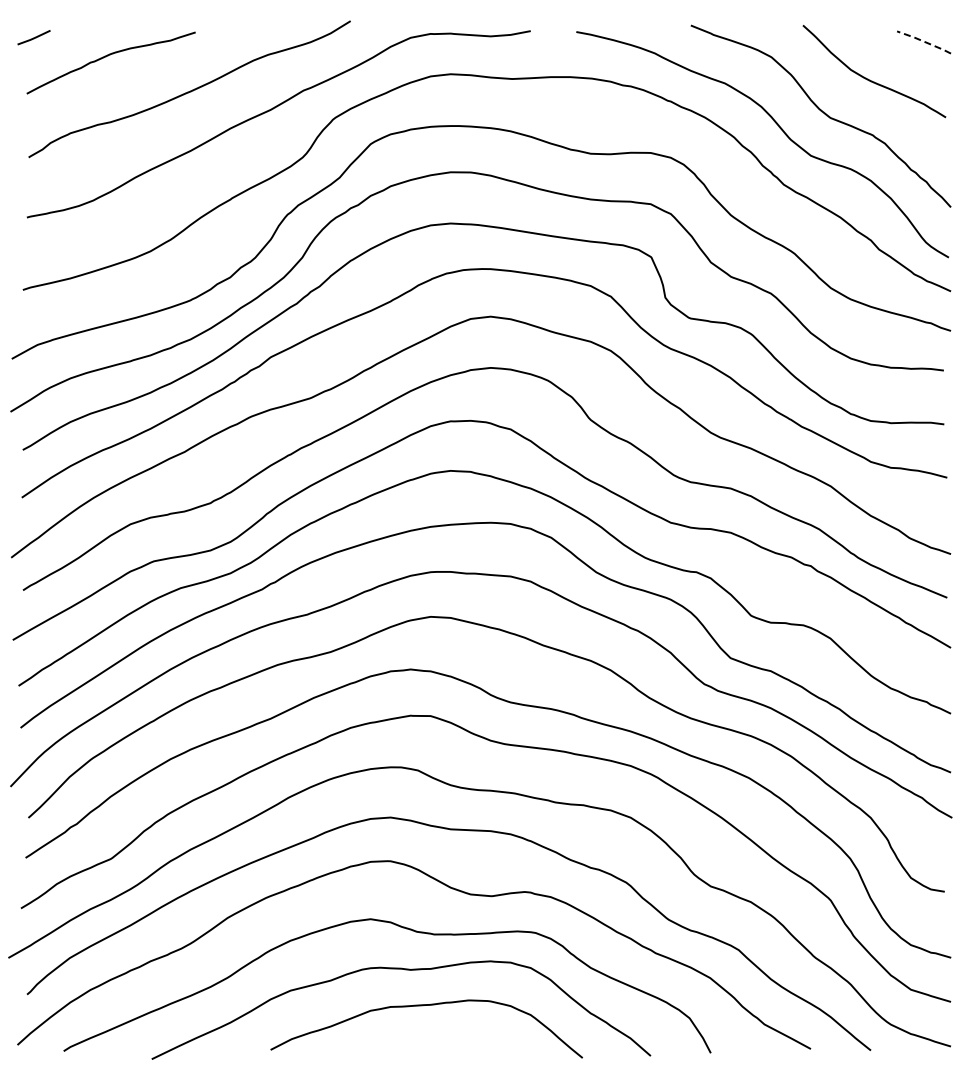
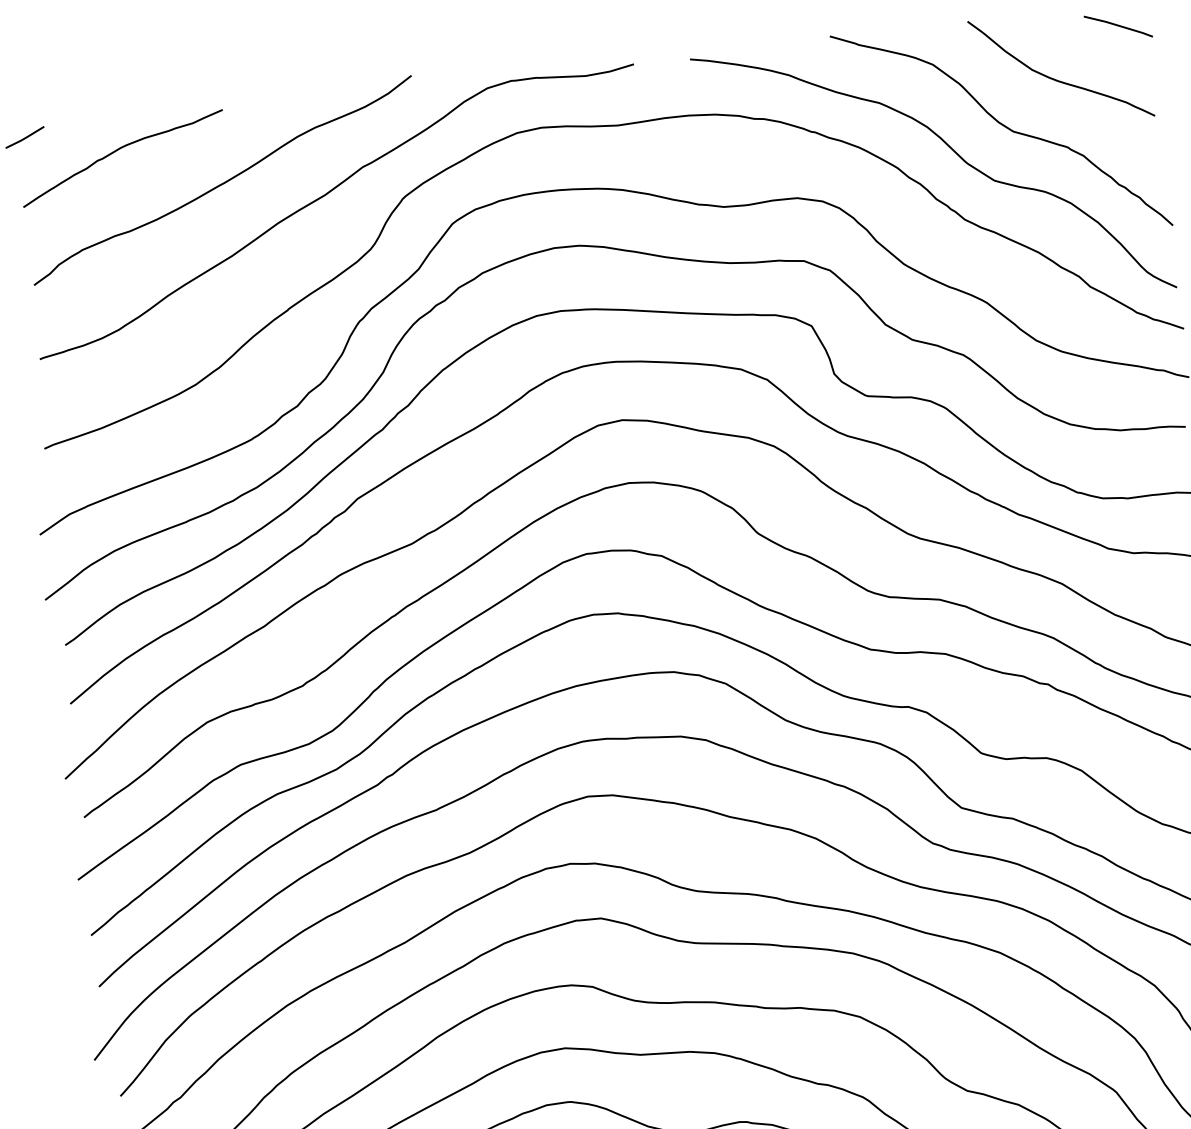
line: (924, 41) -> (1118, 25), dashed -> solid

